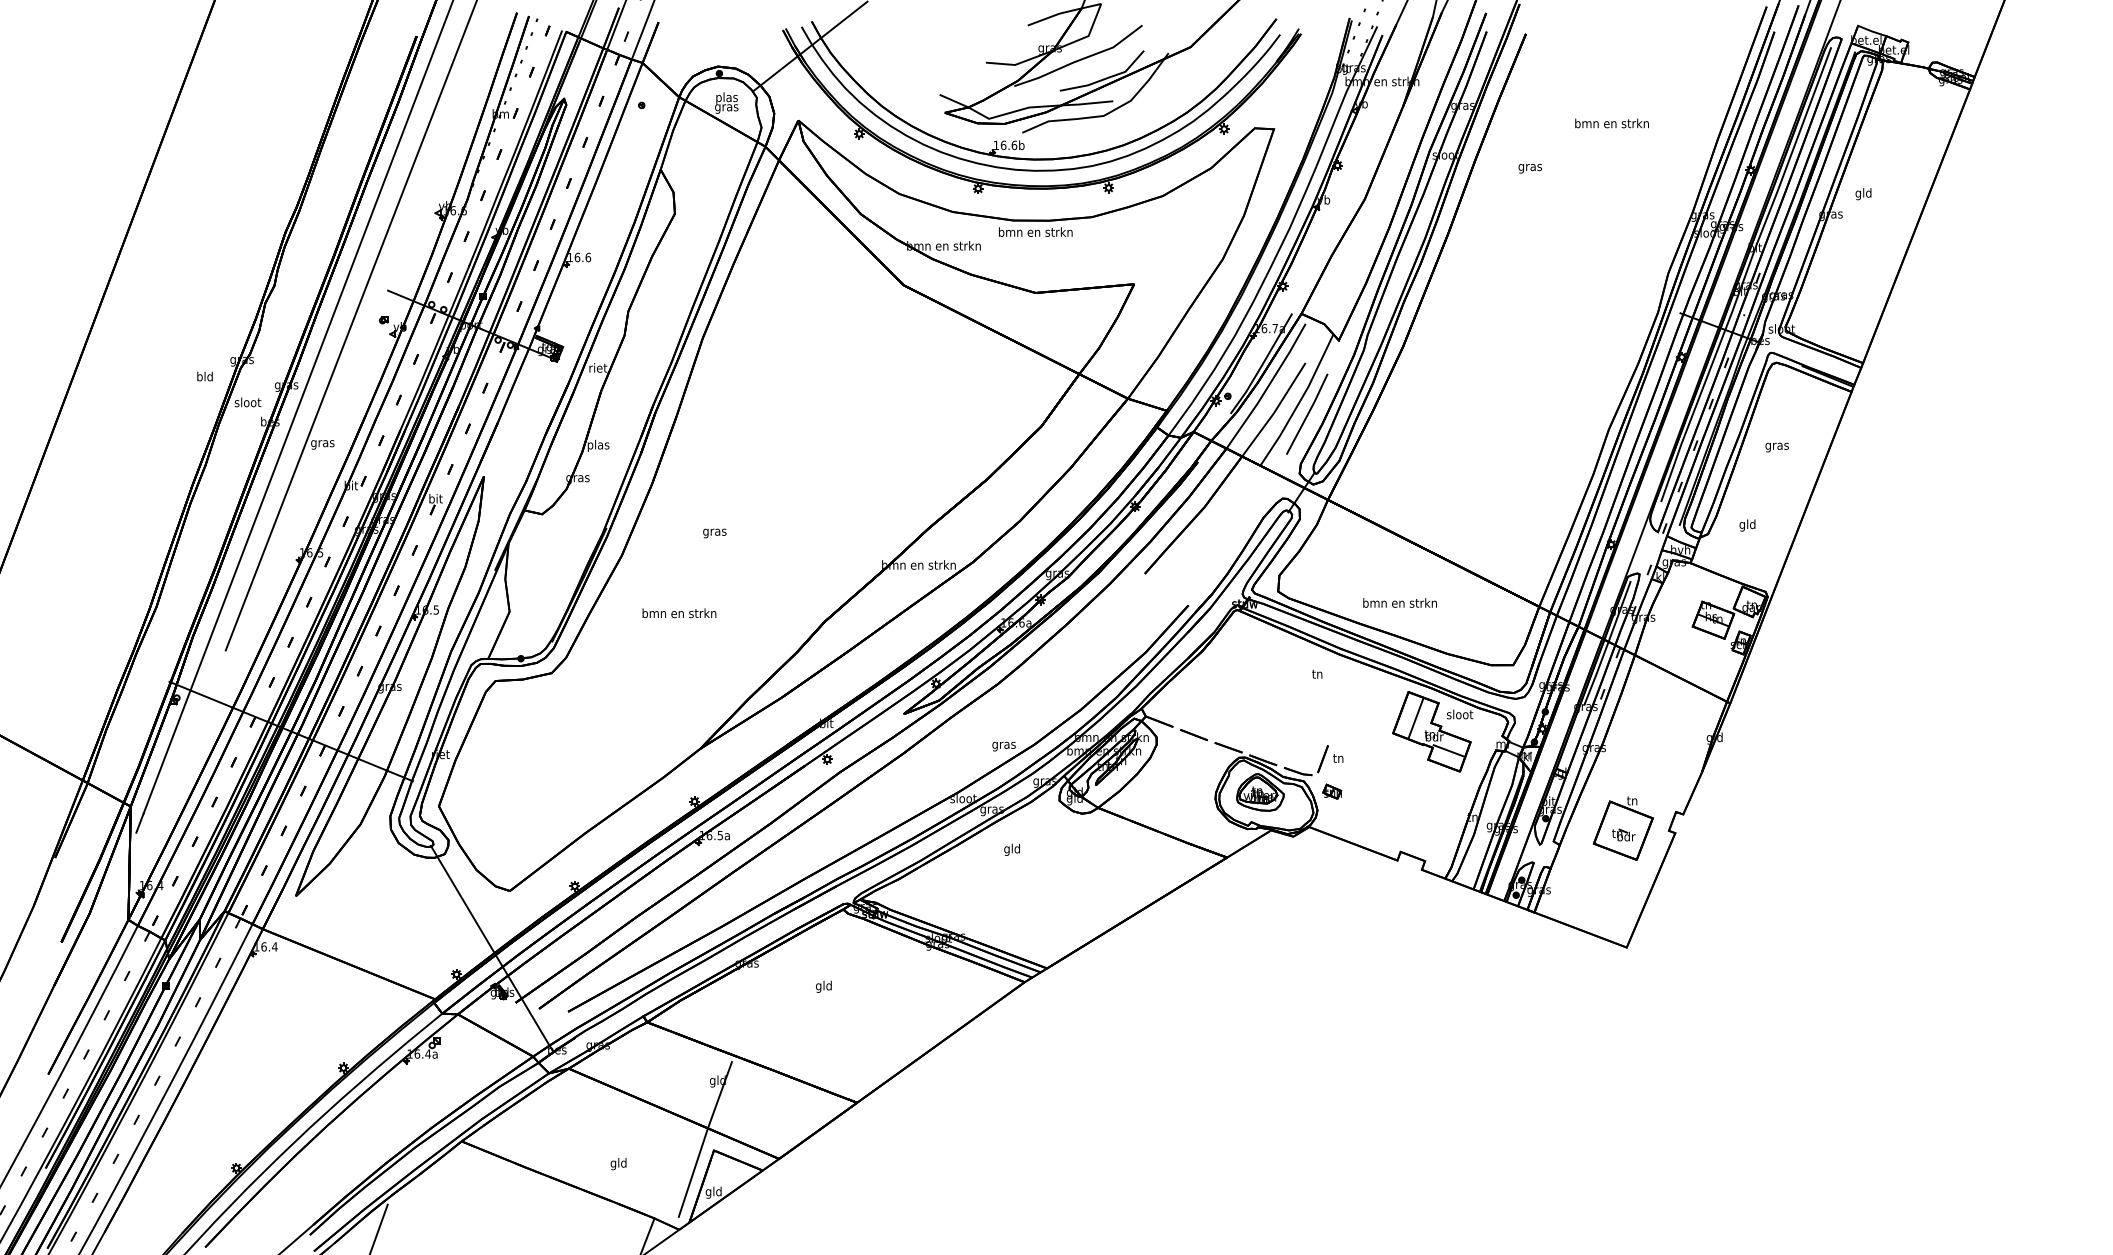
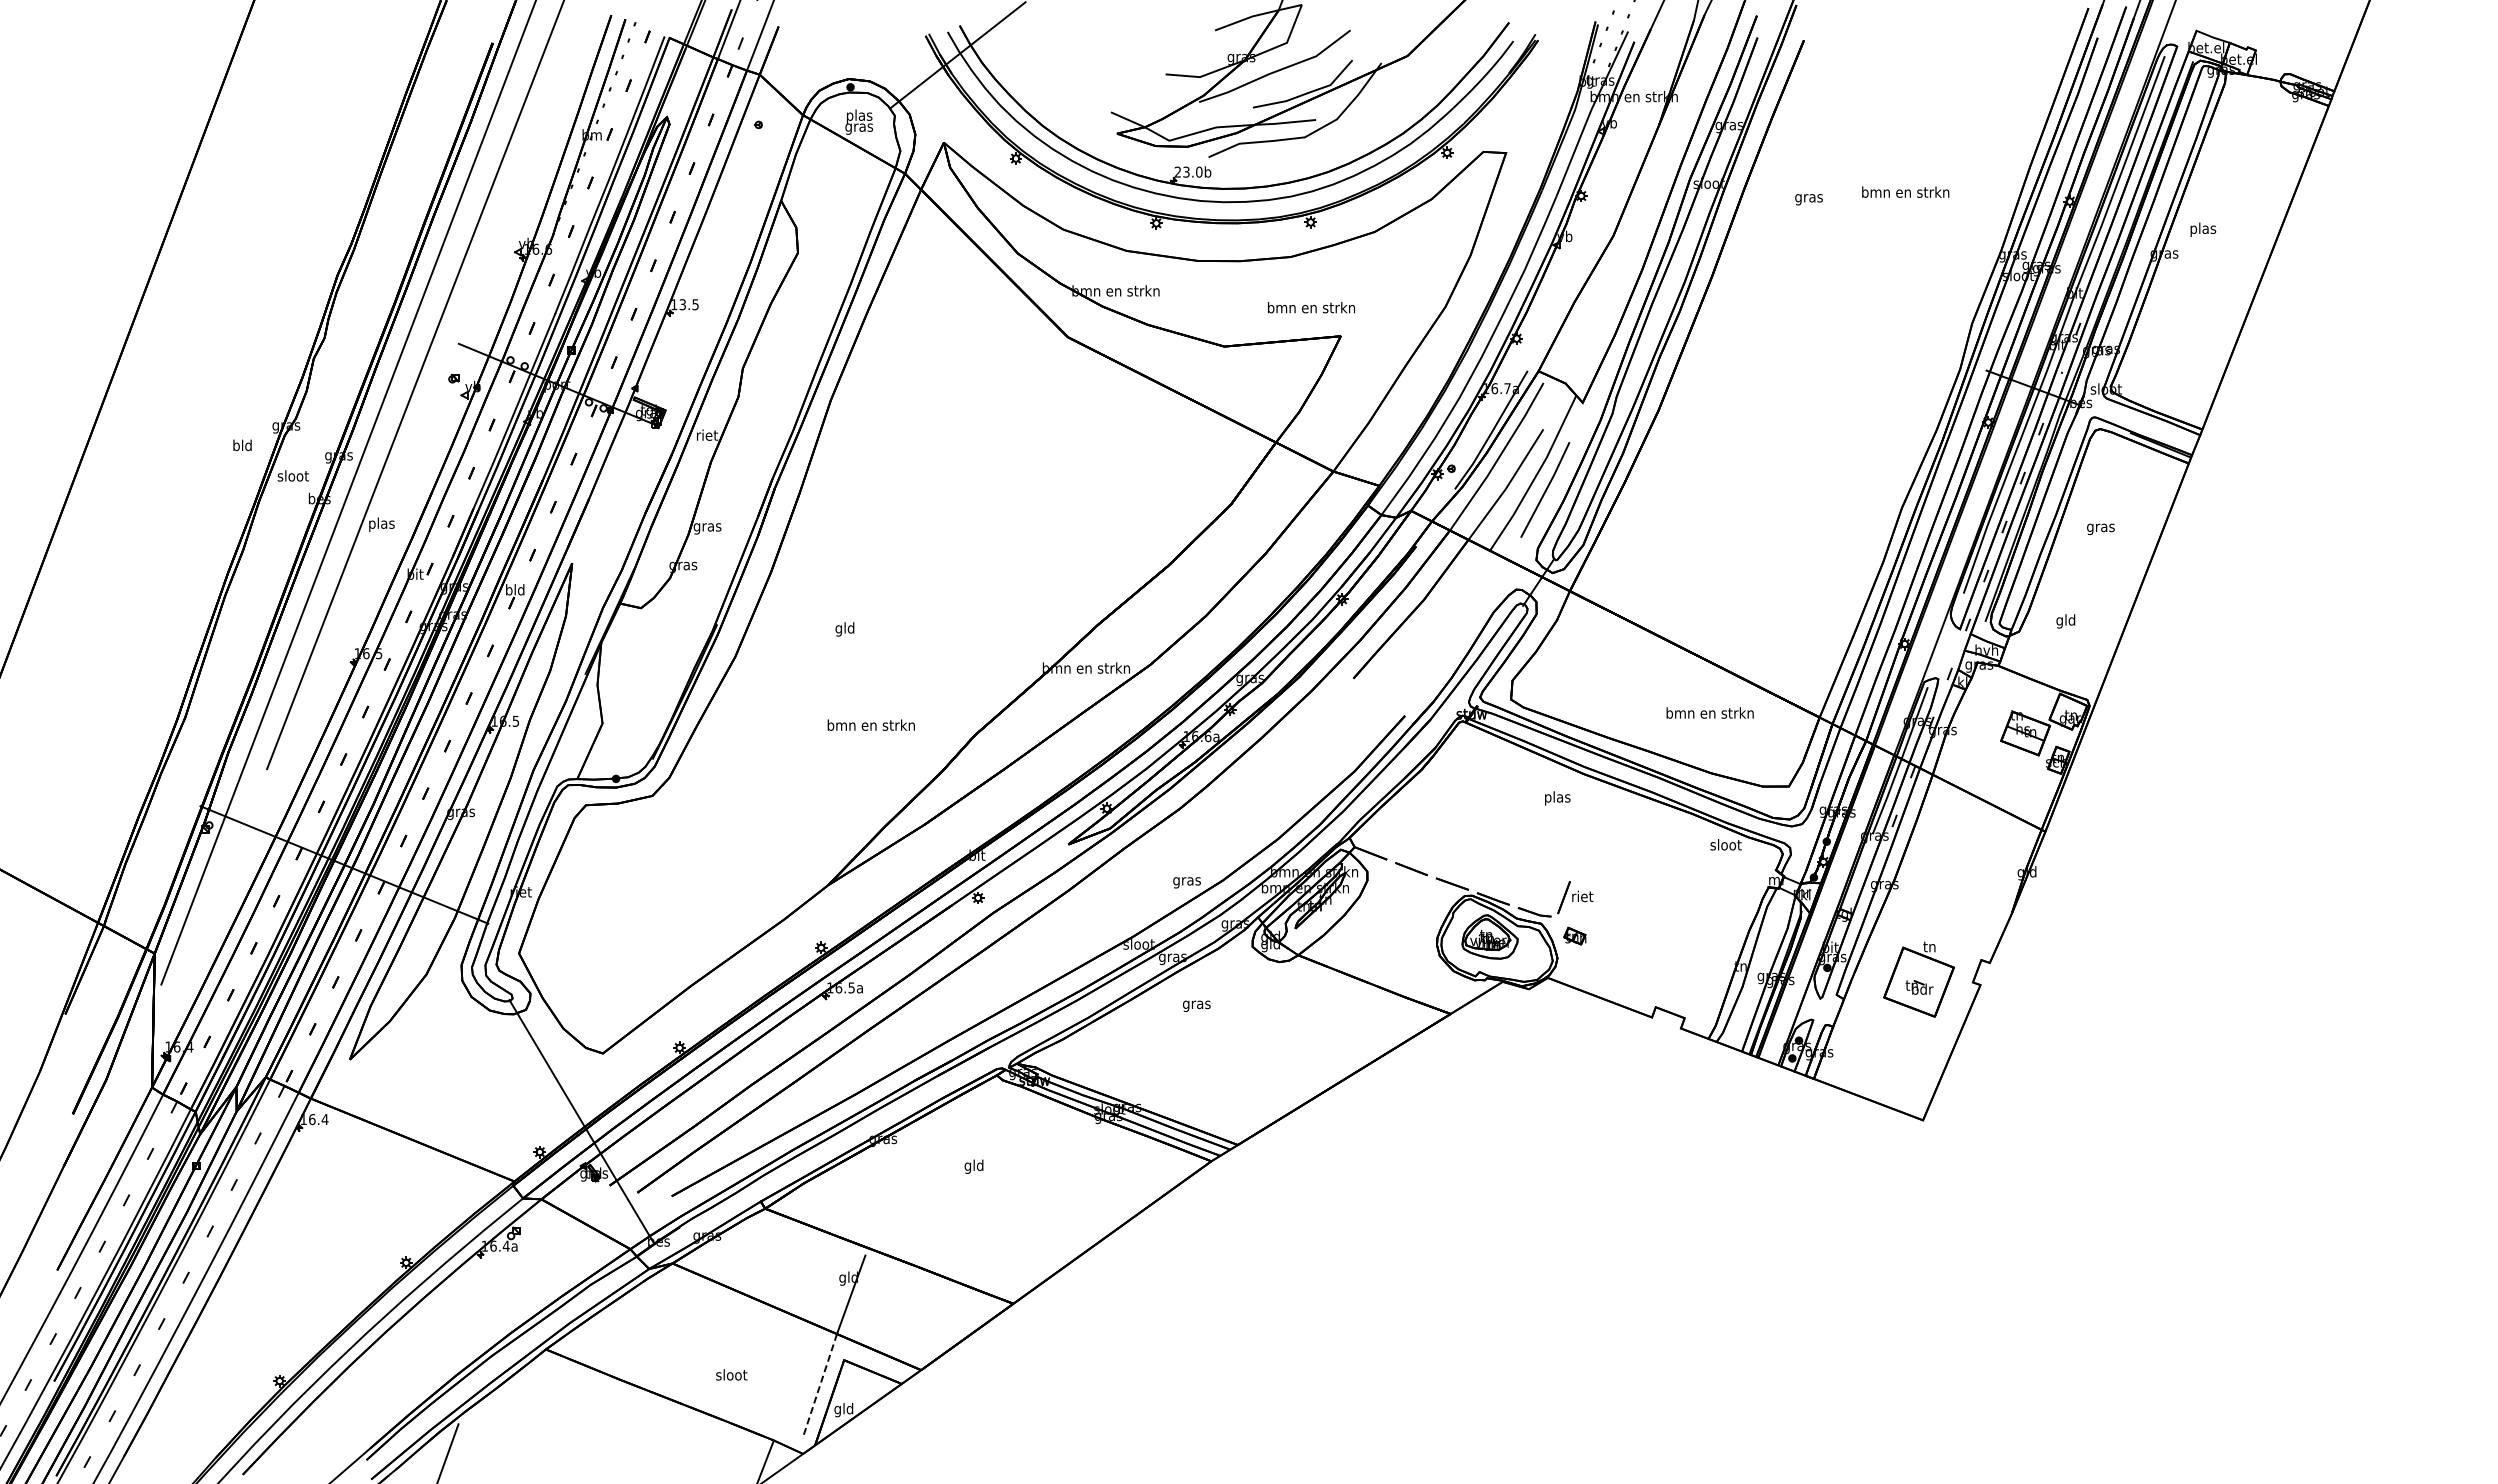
text: (1611, 122) -> (1905, 191), moved
text: (1005, 144) -> (1188, 171), 16.6b -> 23.0b
text: (1864, 193) -> (2203, 229), gld -> plas
text: (1035, 231) -> (1311, 307), moved
text: (582, 257) -> (688, 304), 16.6 -> 13.5
text: (322, 443) -> (381, 524), gras -> plas
text: (598, 446) -> (707, 527), plas -> gras
text: (435, 498) -> (515, 589), bit -> bld
text: (714, 532) -> (844, 629), gras -> gld
text: (1399, 602) -> (1709, 712), moved
text: (678, 612) -> (870, 724), moved
text: (1317, 675) -> (1557, 798), tn -> plas
part: (1431, 731) -> (1692, 865), removed
text: (1338, 758) -> (1582, 896), tn -> riet
text: (1012, 849) -> (1196, 1004), gld -> gras
text: (618, 1164) -> (731, 1376), gld -> sloot
line: (693, 1172) -> (819, 1386), solid -> dashed

